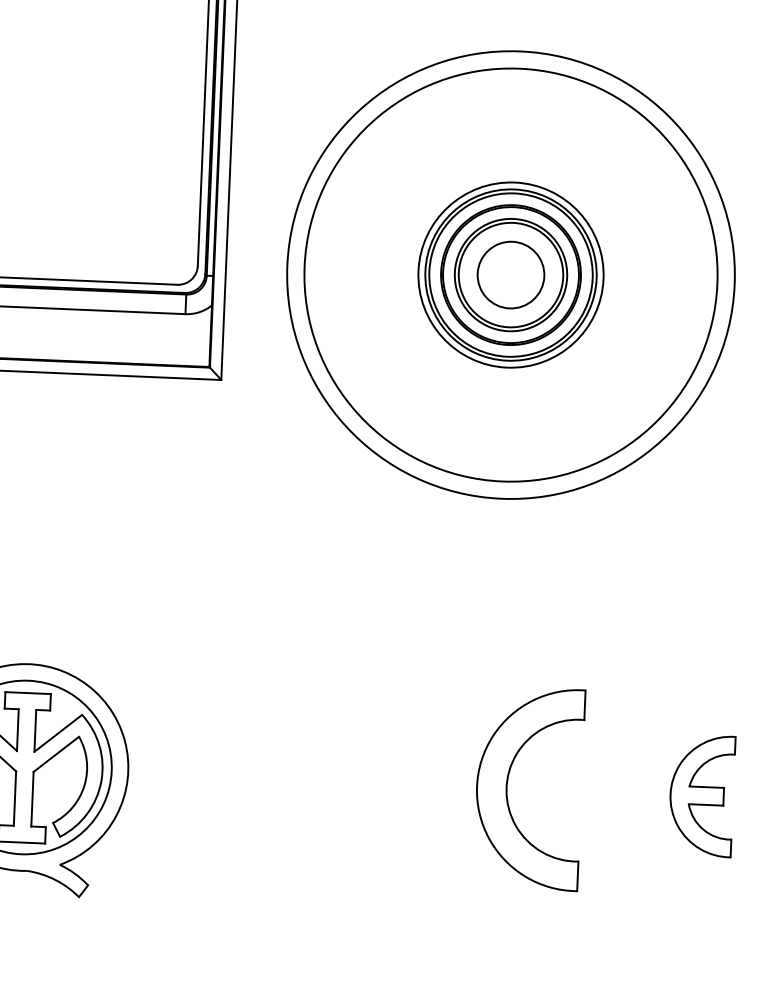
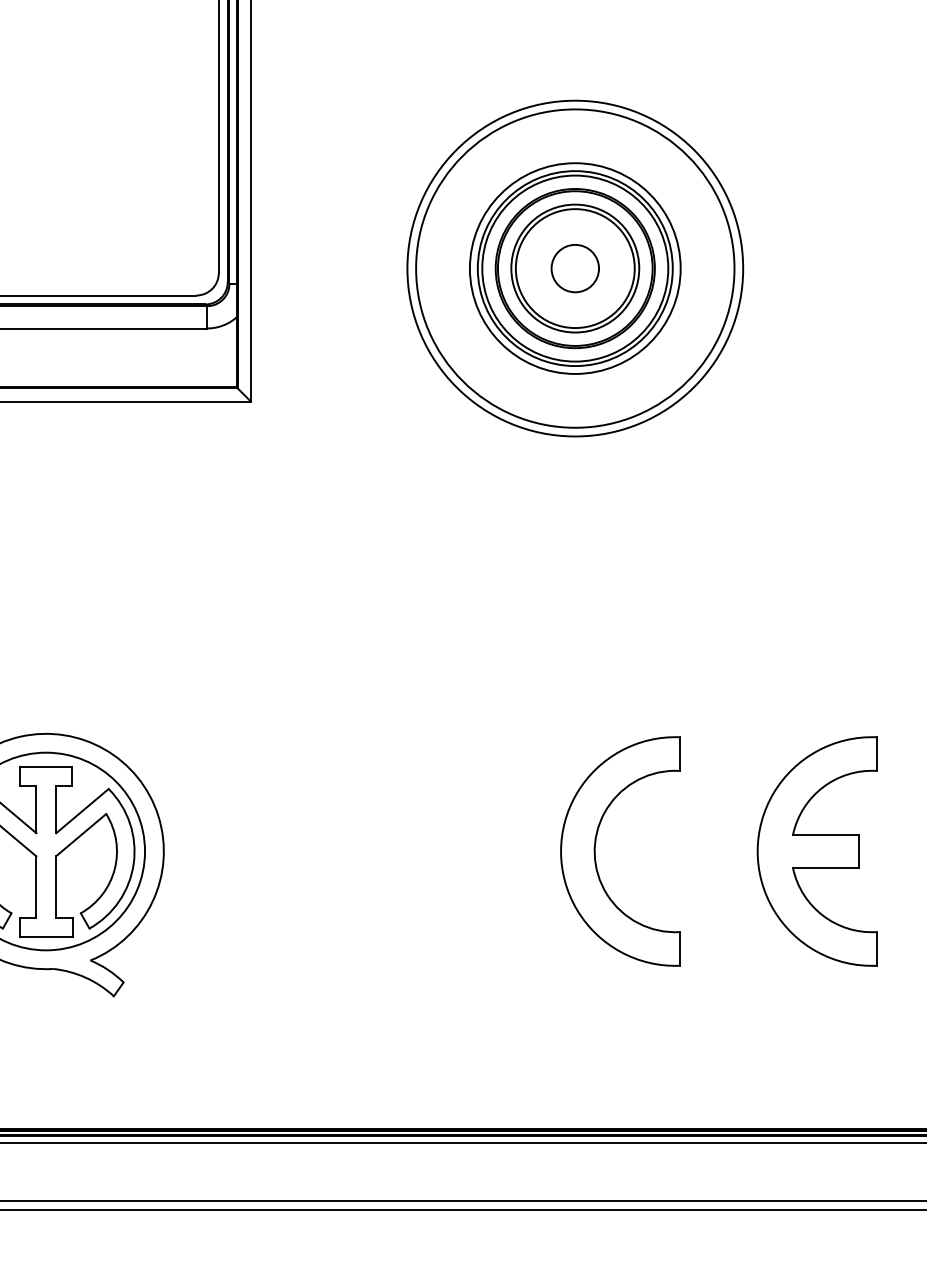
circle: (511, 275) -> (575, 268), size x0.62
circle: (511, 275) -> (575, 268), size x0.62
circle: (511, 275) -> (575, 268), size x0.71
part: (701, 795) -> (816, 851), size x1.67

